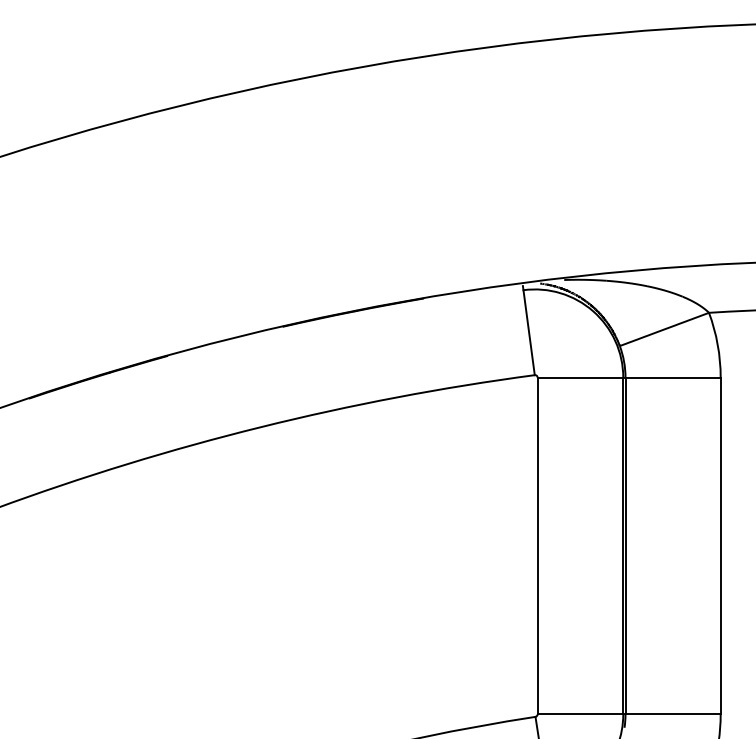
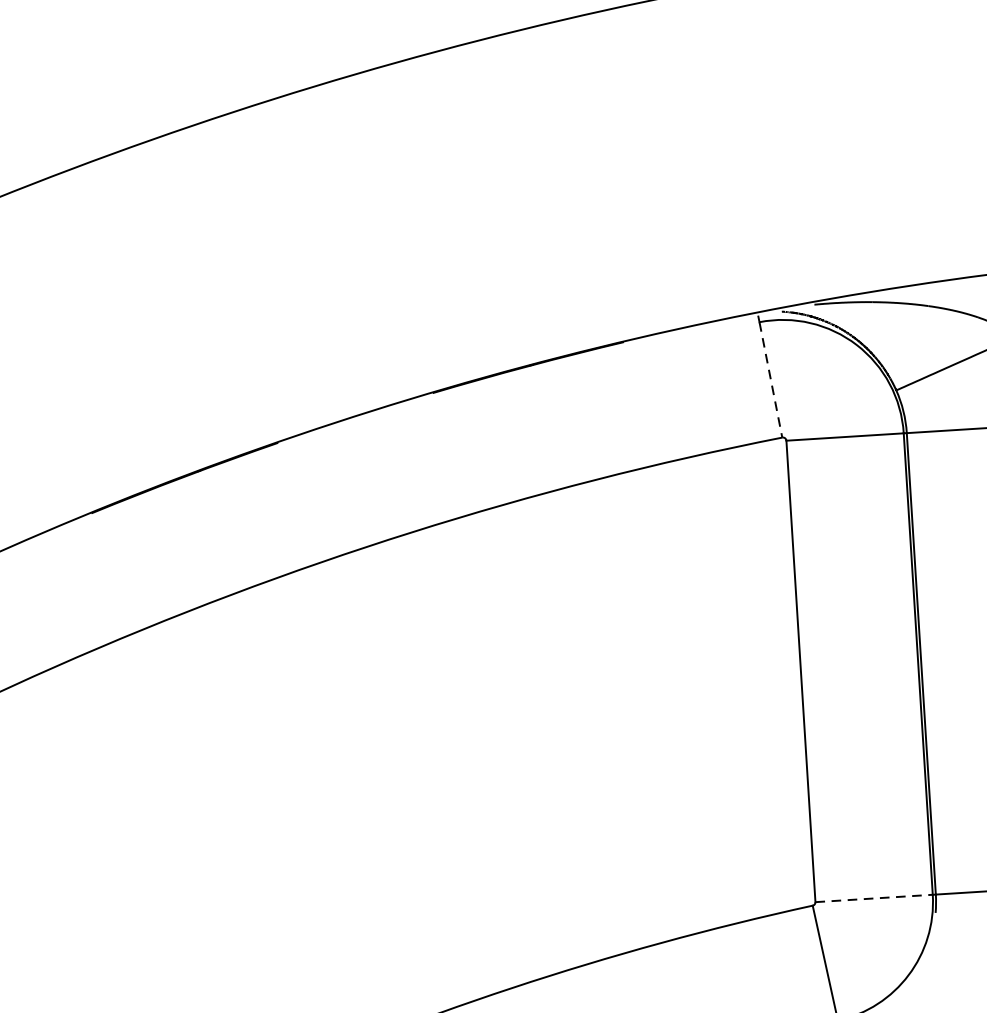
line: (529, 332) -> (771, 379), solid -> dashed
line: (580, 714) -> (874, 898), solid -> dashed

